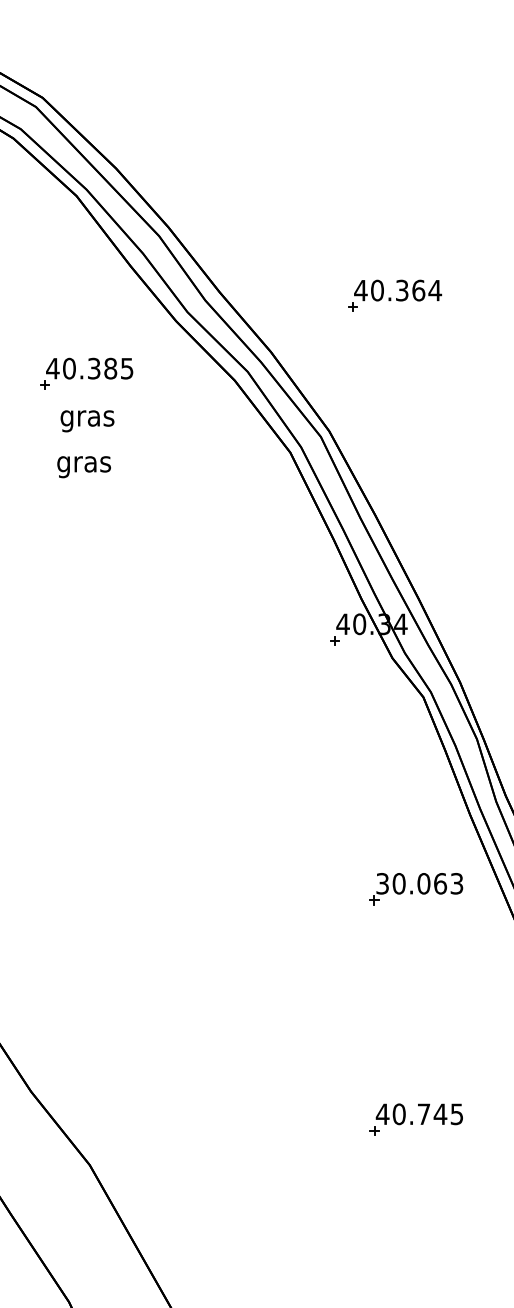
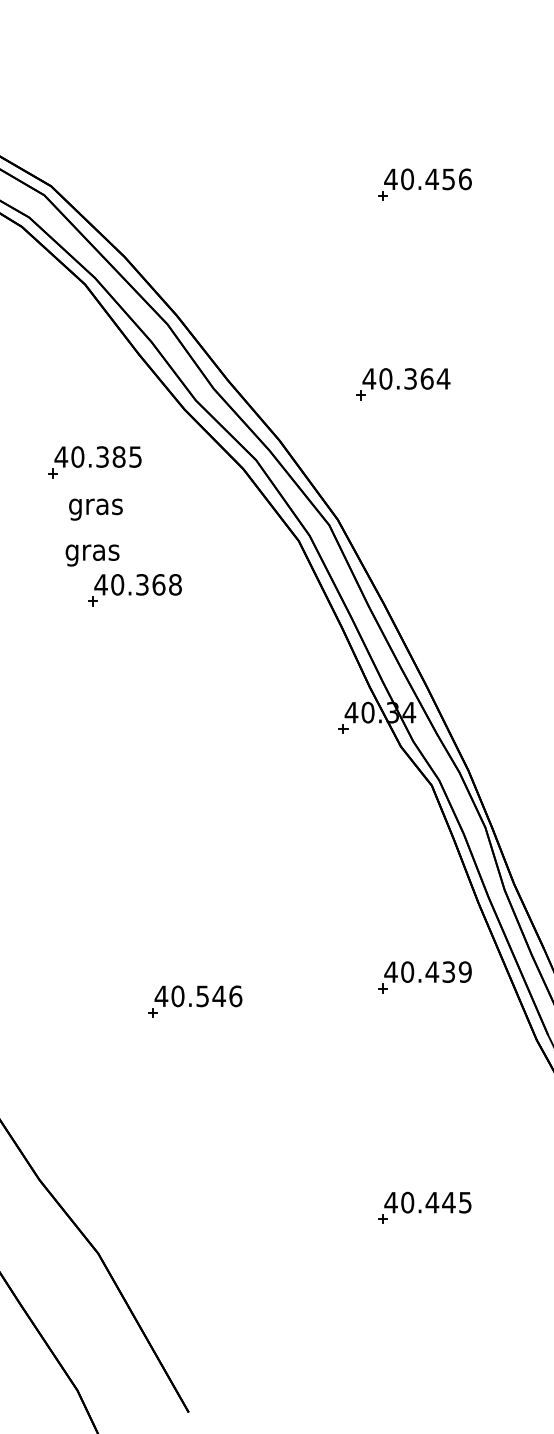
part: (416, 96) -> (424, 184), added
part: (126, 502) -> (134, 590), added
text: (419, 883) -> (427, 971), 30.063 -> 40.439
part: (187, 913) -> (195, 1001), added
text: (424, 1114) -> (432, 1202), 40.745 -> 40.445

